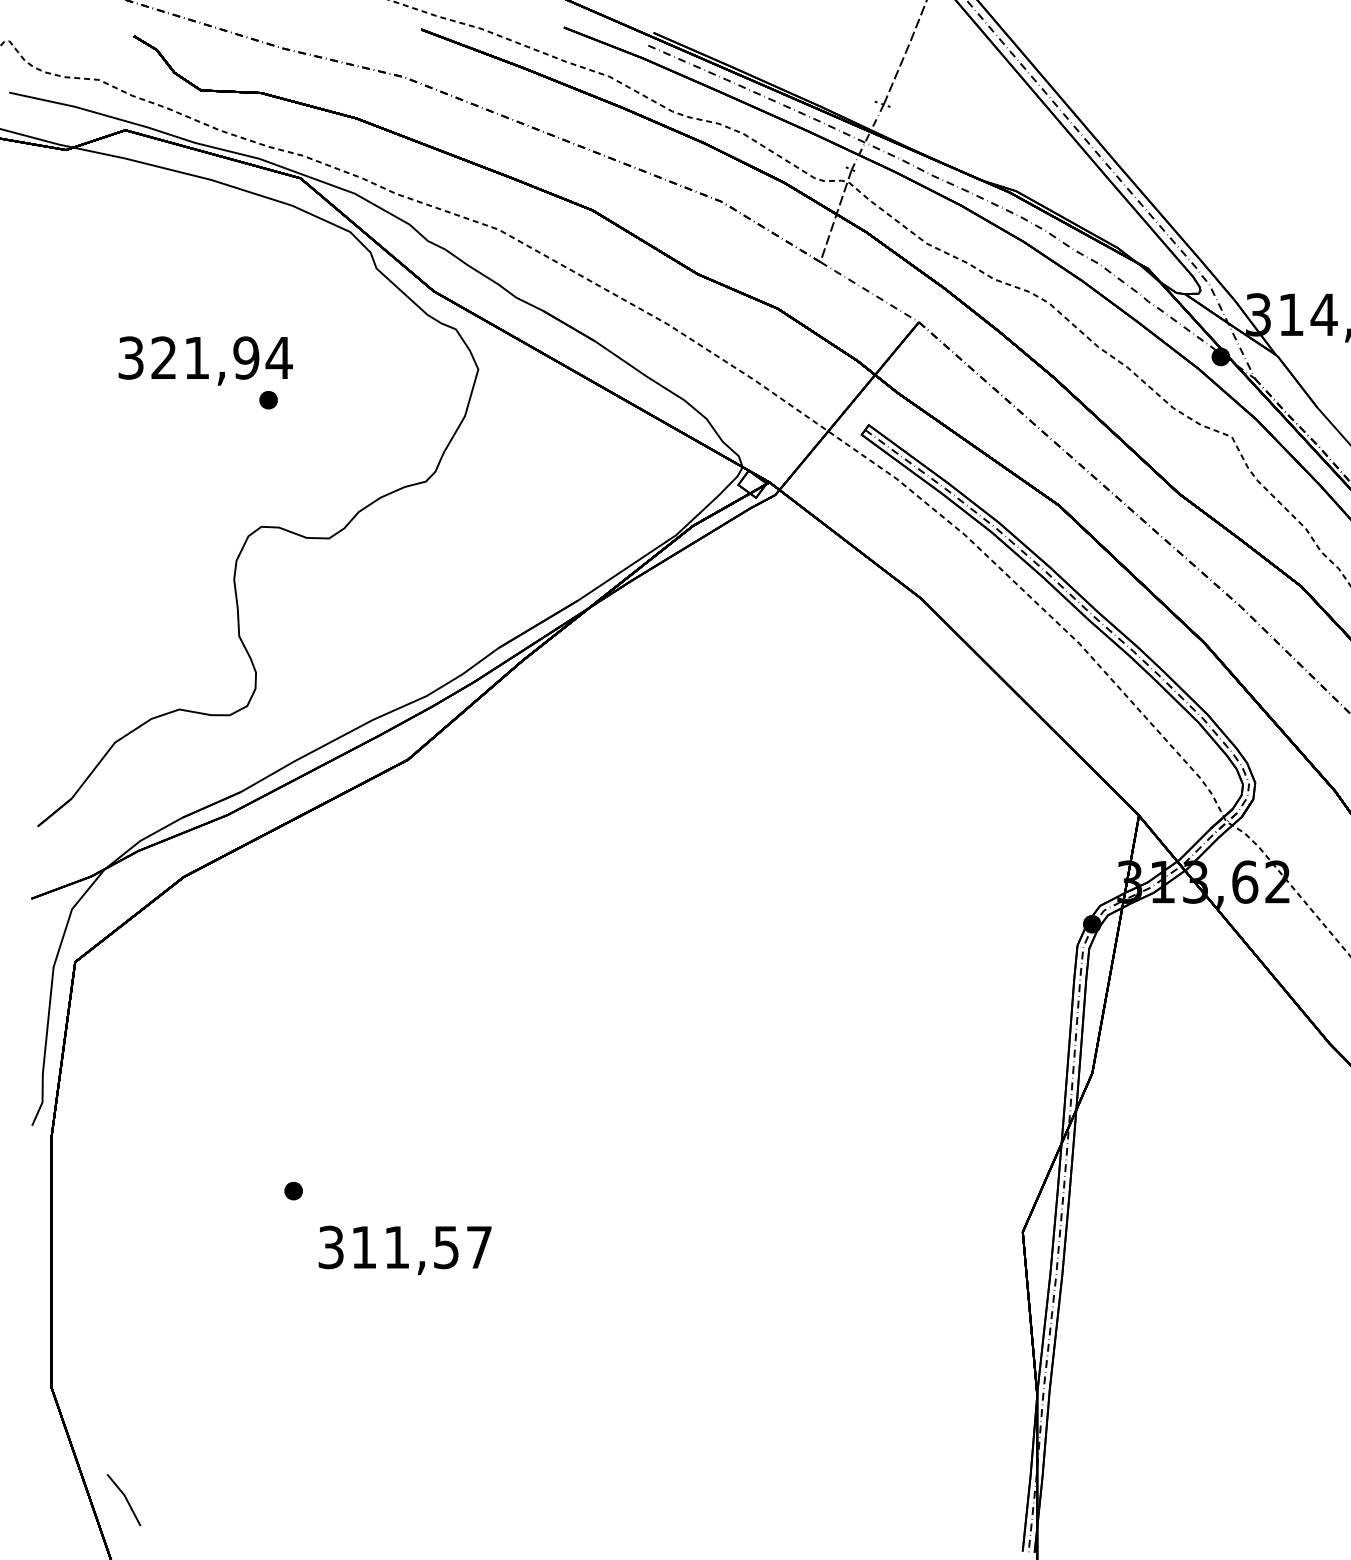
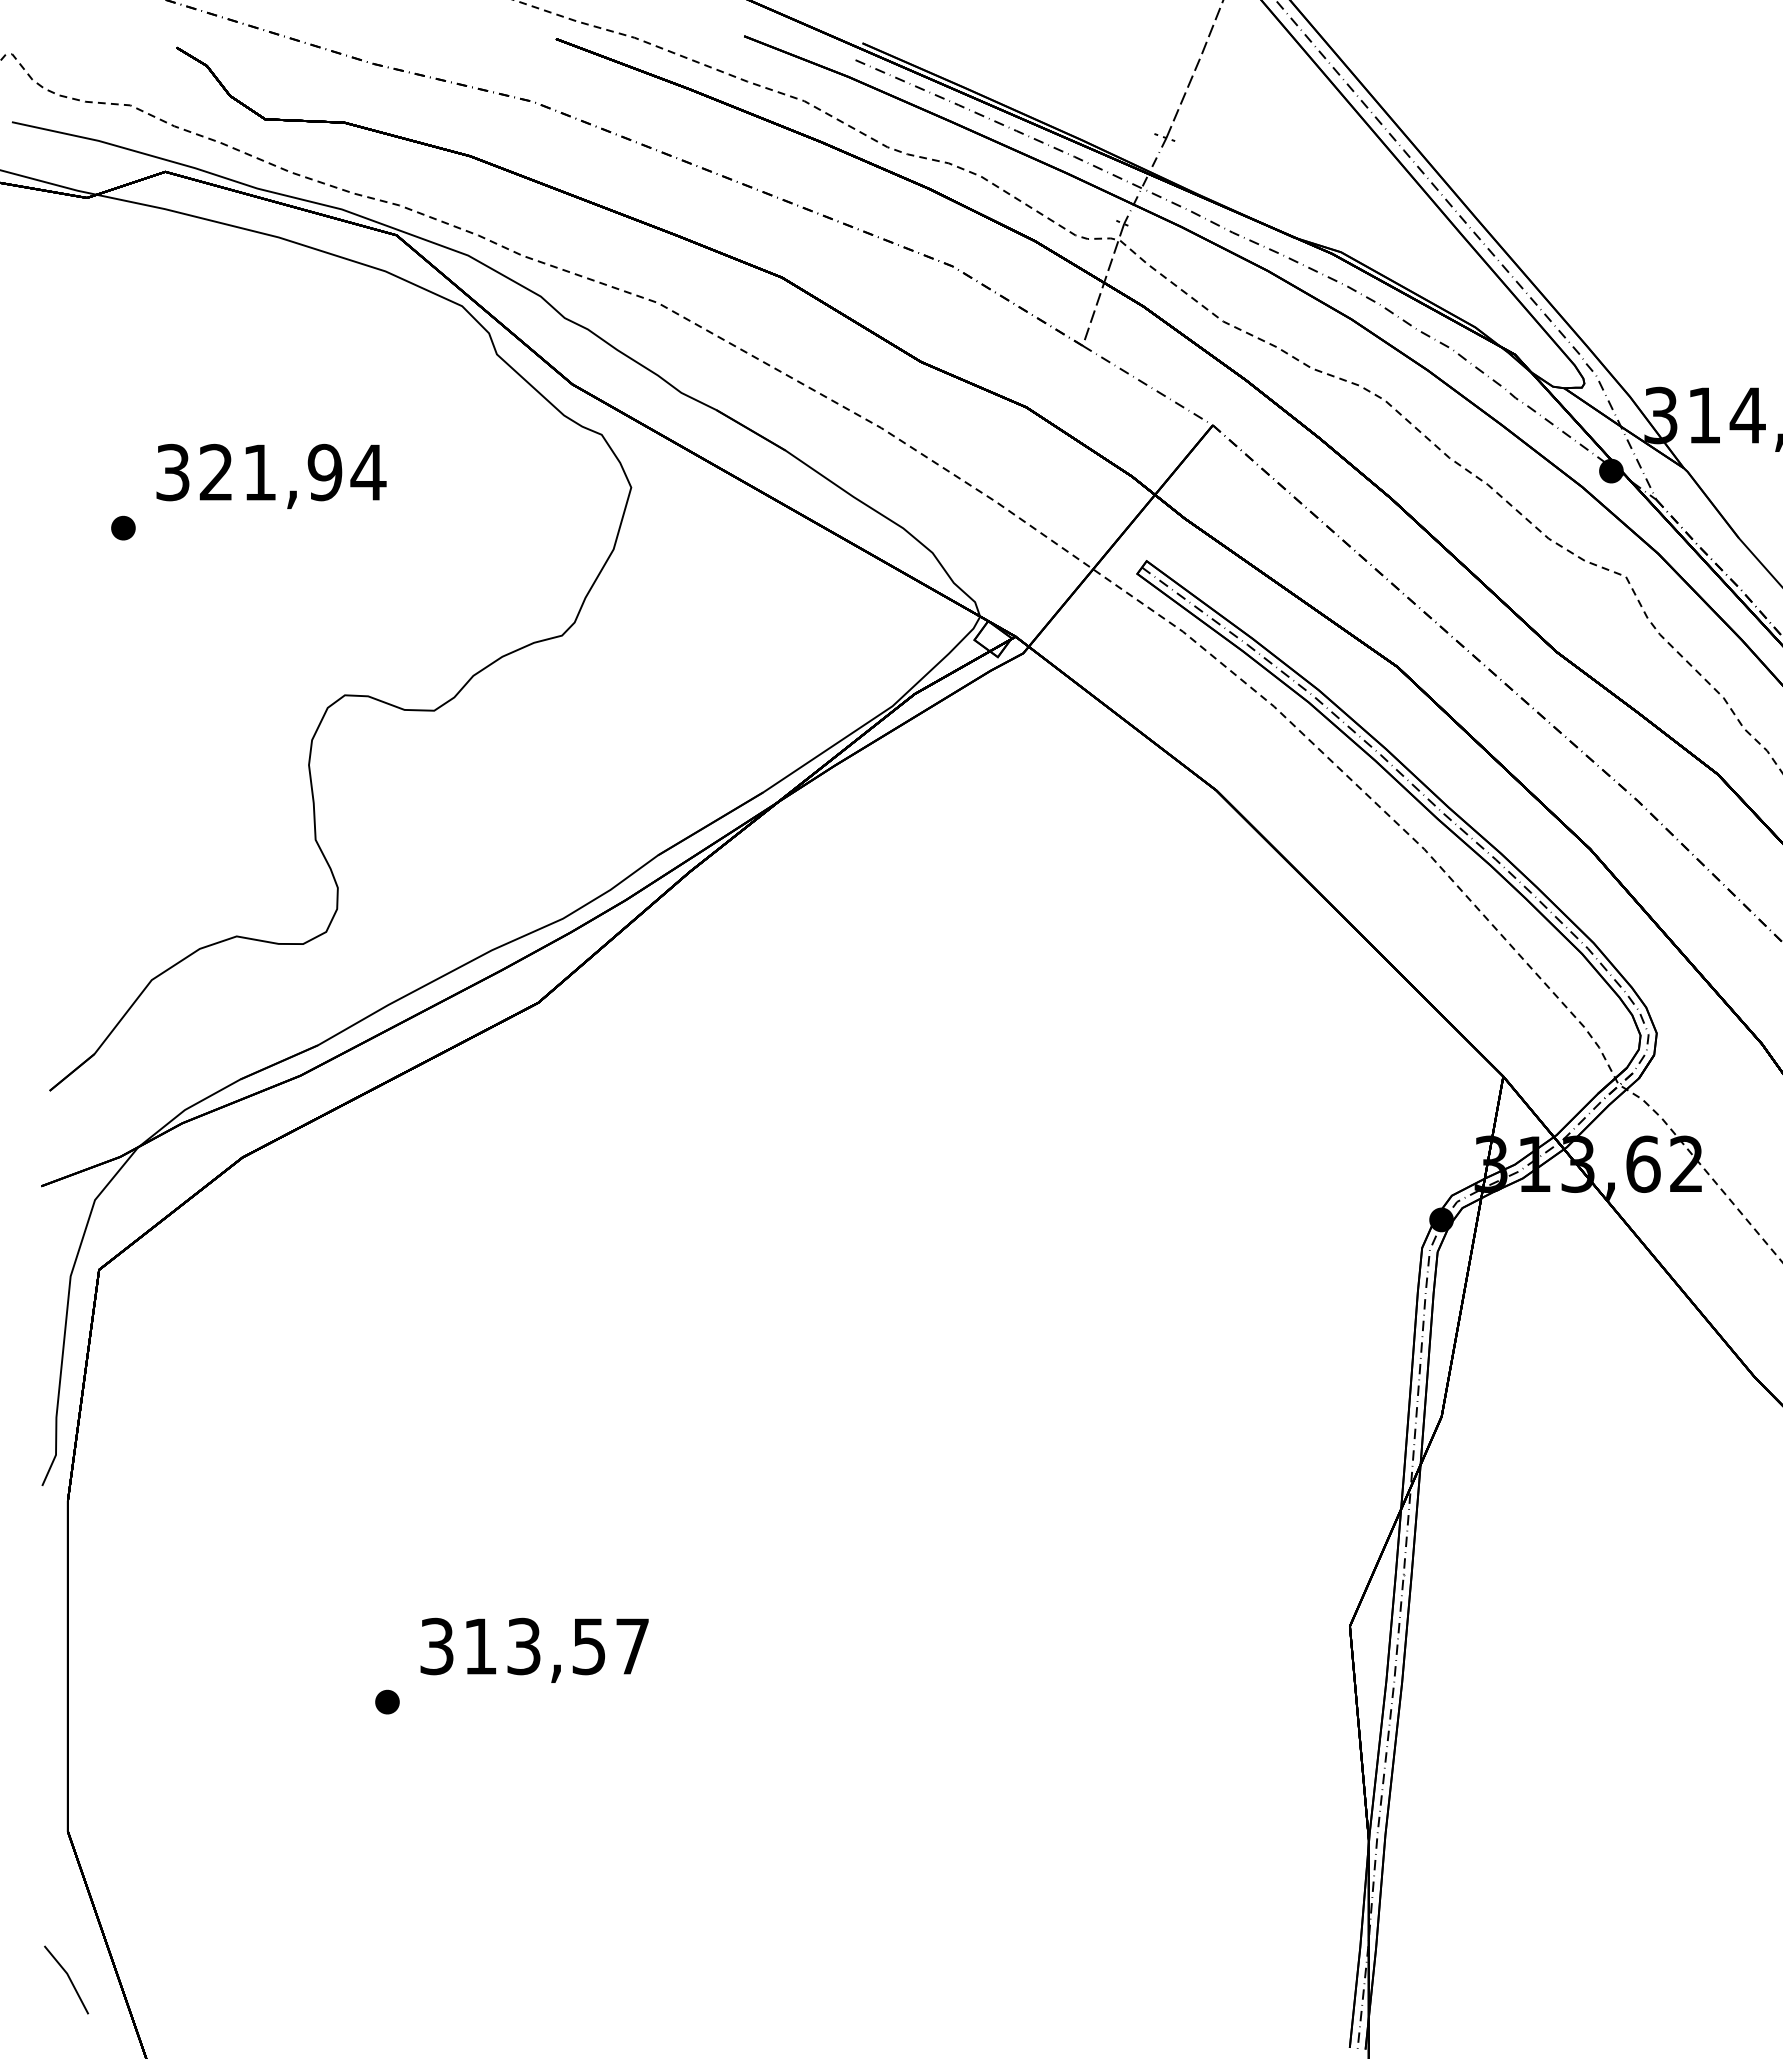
part: (268, 399) -> (123, 527), moved
part: (293, 1190) -> (387, 1701), moved
text: (396, 1247) -> (523, 1646), 311,57 -> 313,57
line: (125, 1498) -> (68, 1978), moved

